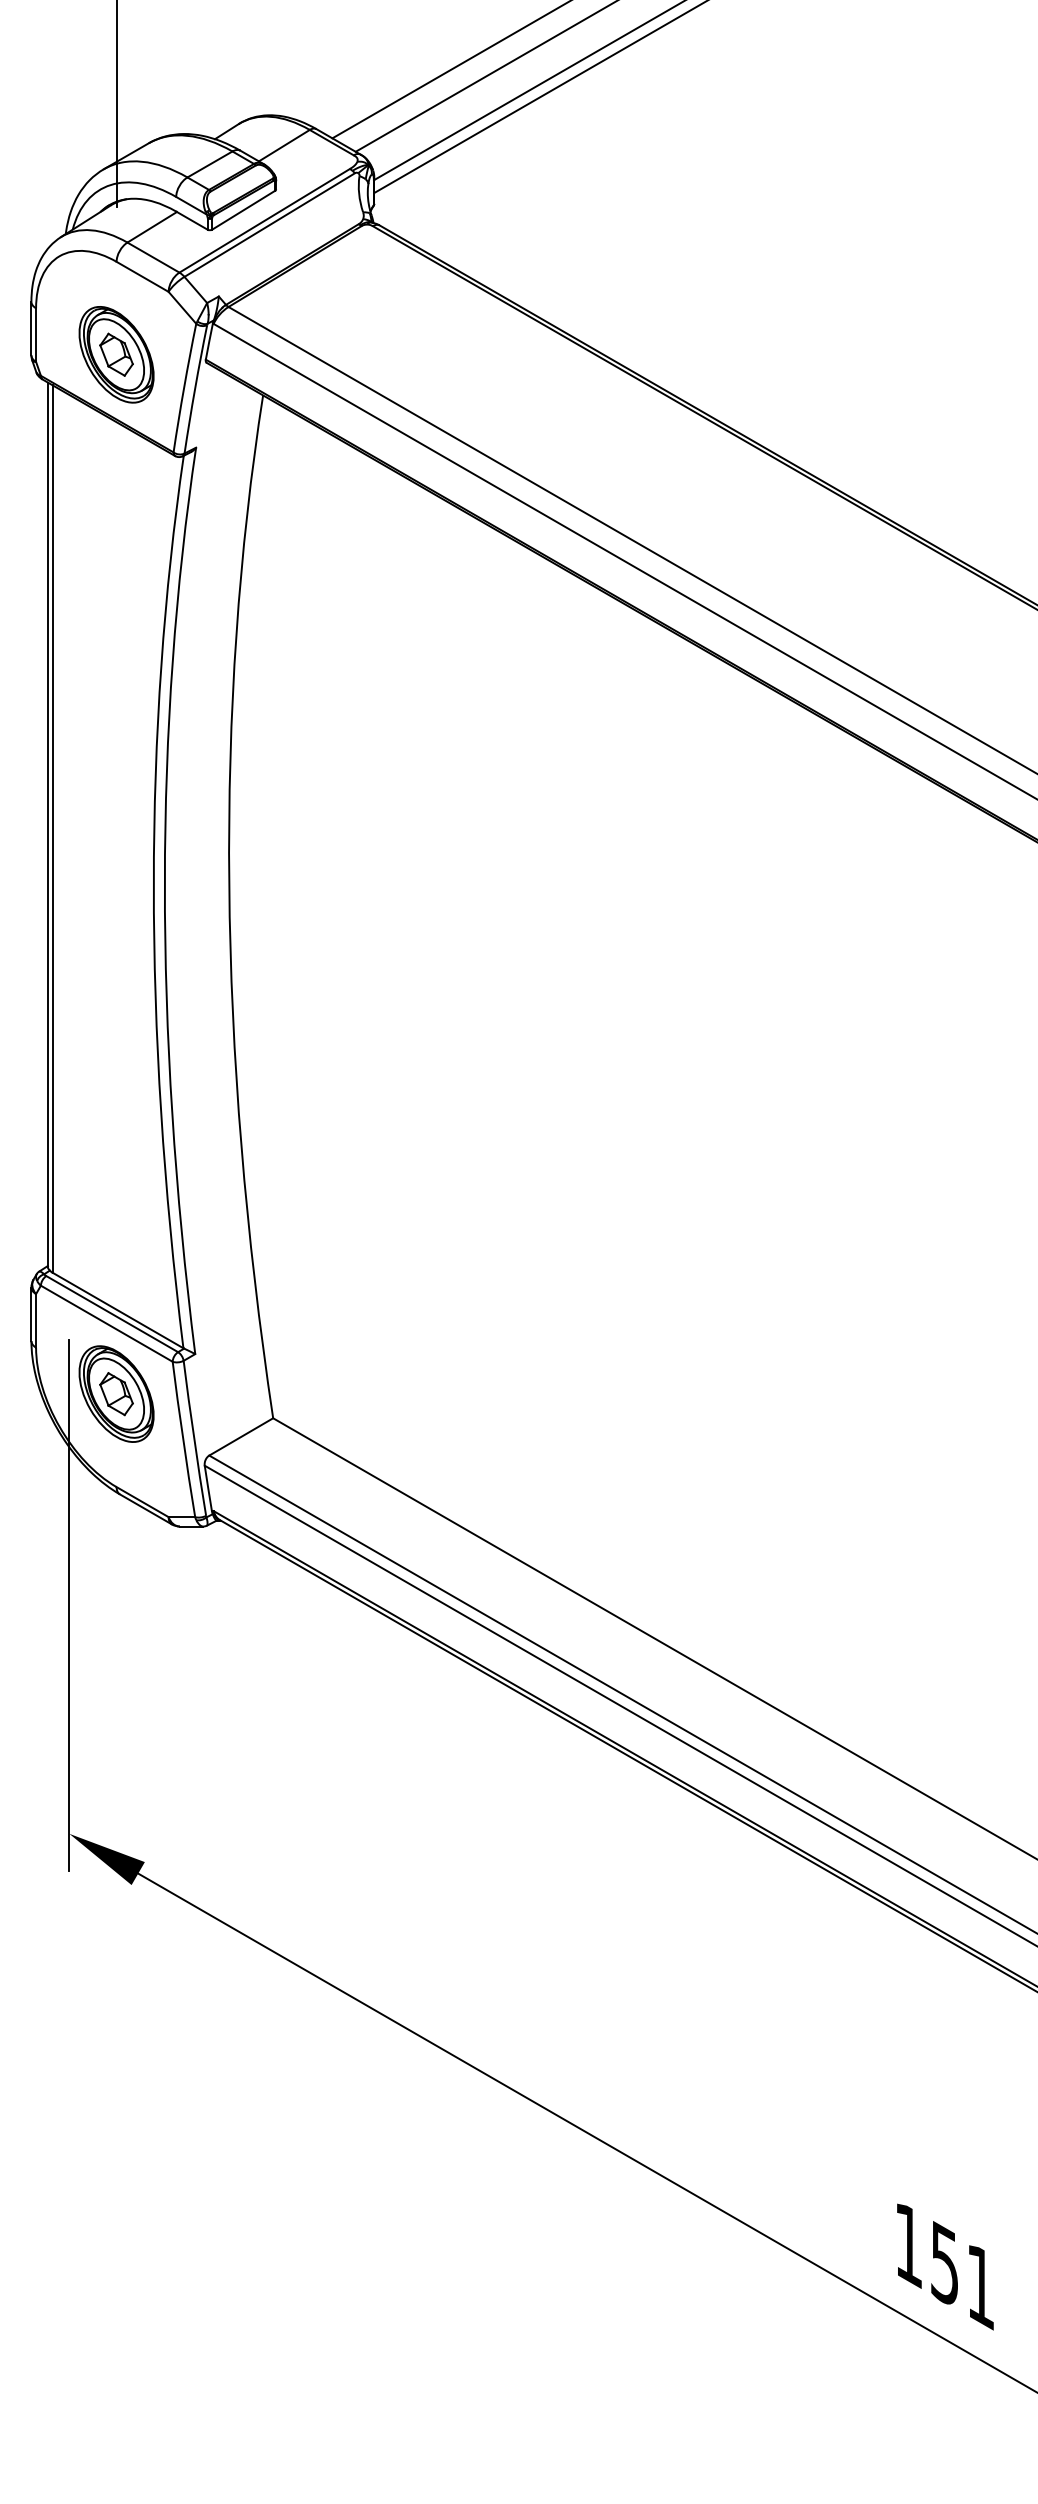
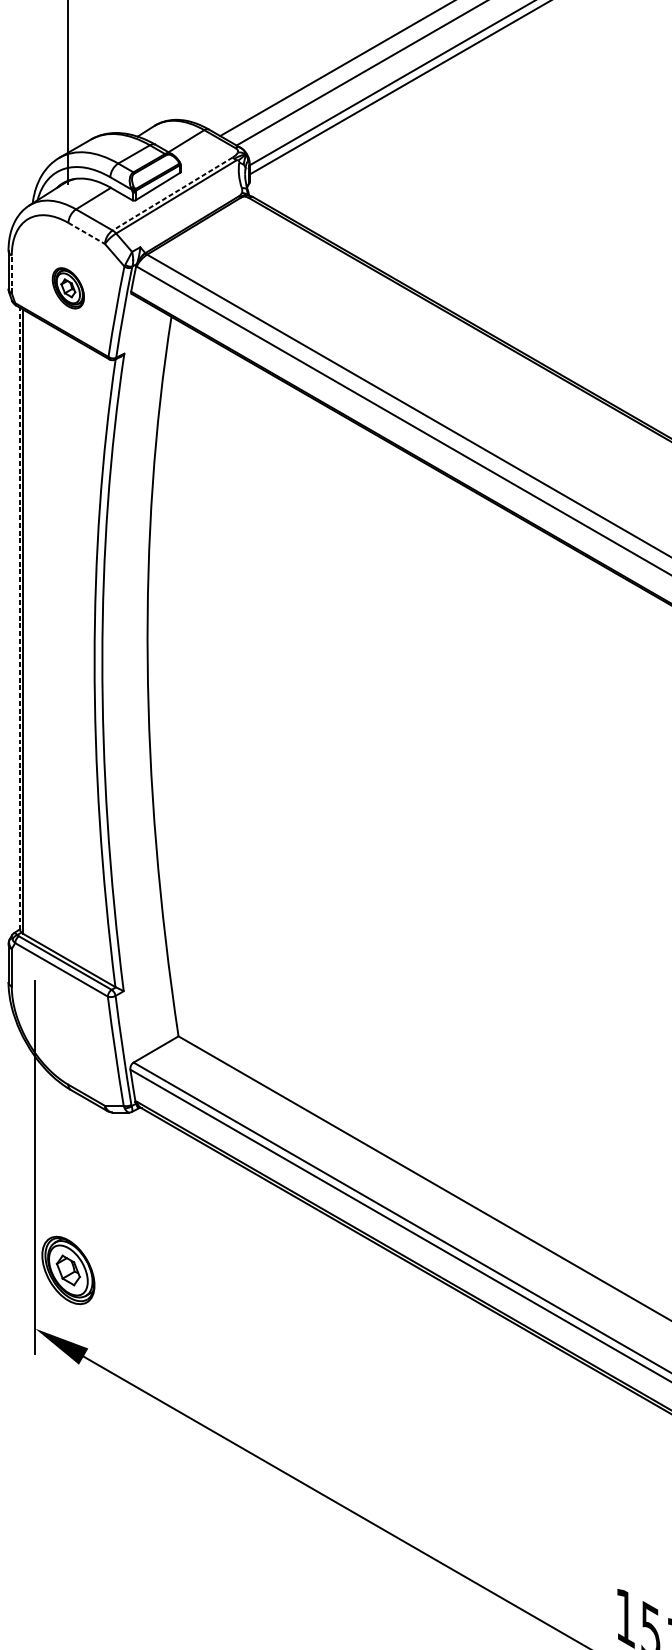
line: (264, 220) -> (172, 193), solid -> dashed
line: (143, 277) -> (87, 233), solid -> dashed
line: (36, 335) -> (12, 274), solid -> dashed
part: (116, 354) -> (68, 288), size x0.6
line: (47, 824) -> (19, 618), solid -> dashed
part: (116, 1393) -> (68, 1270), moved

